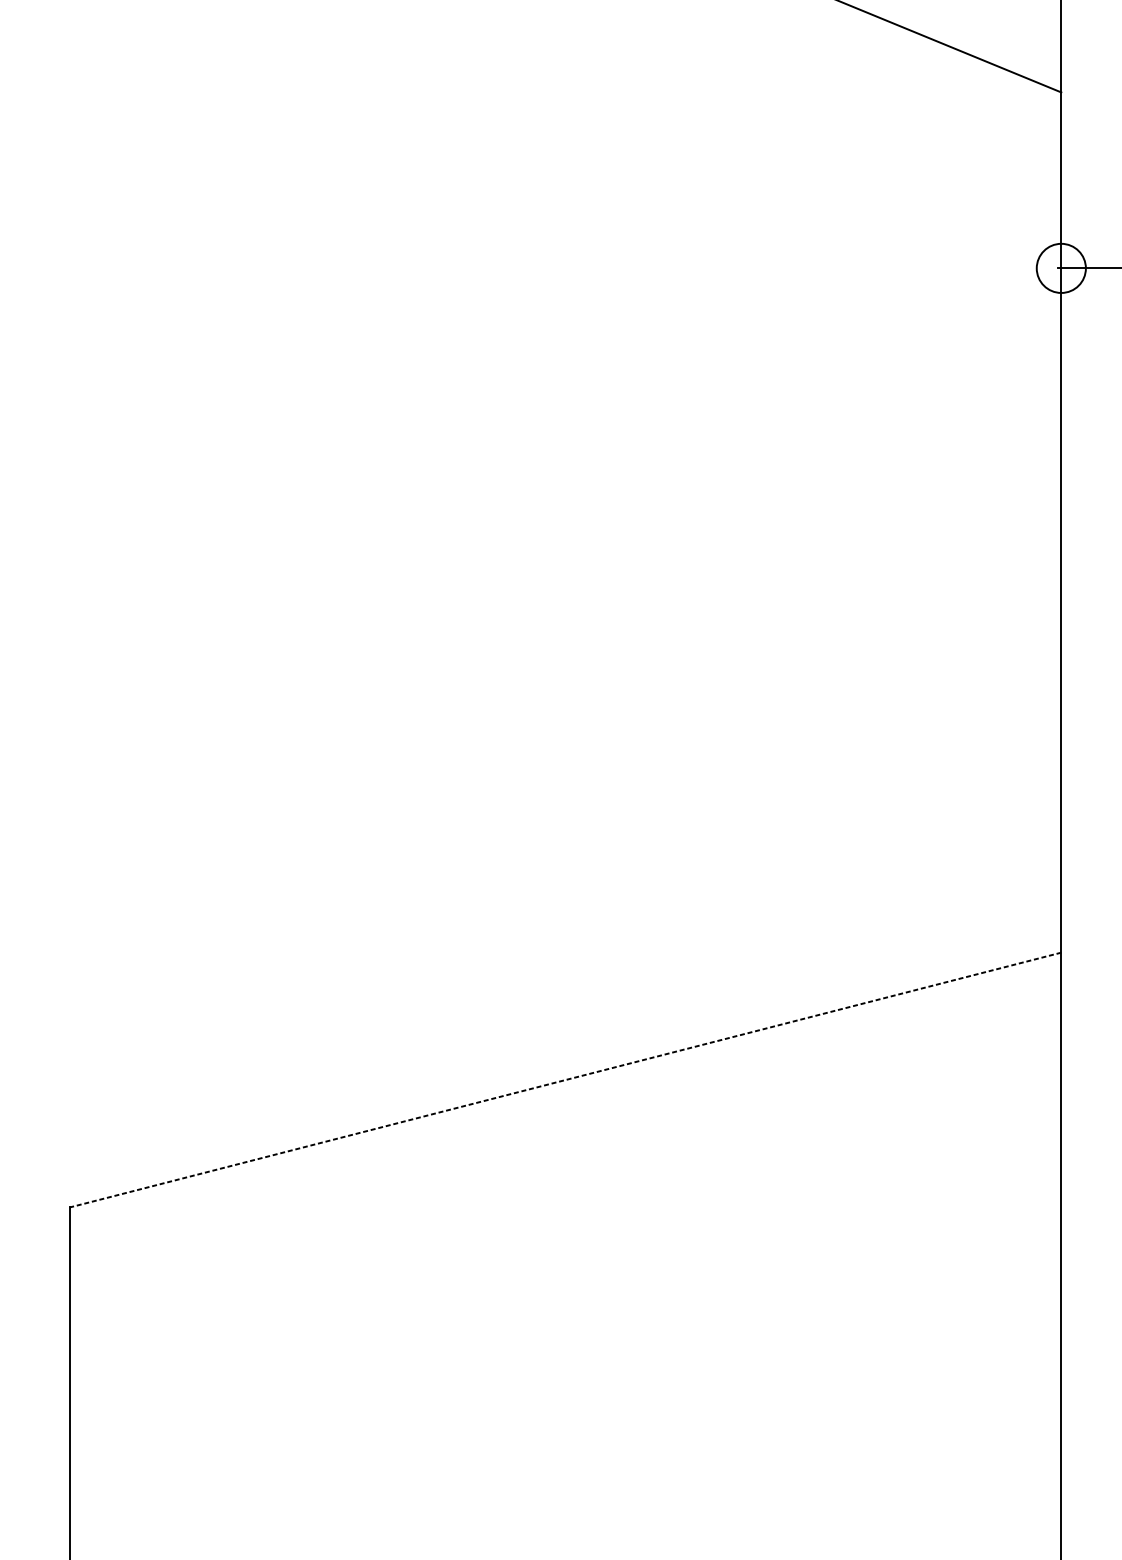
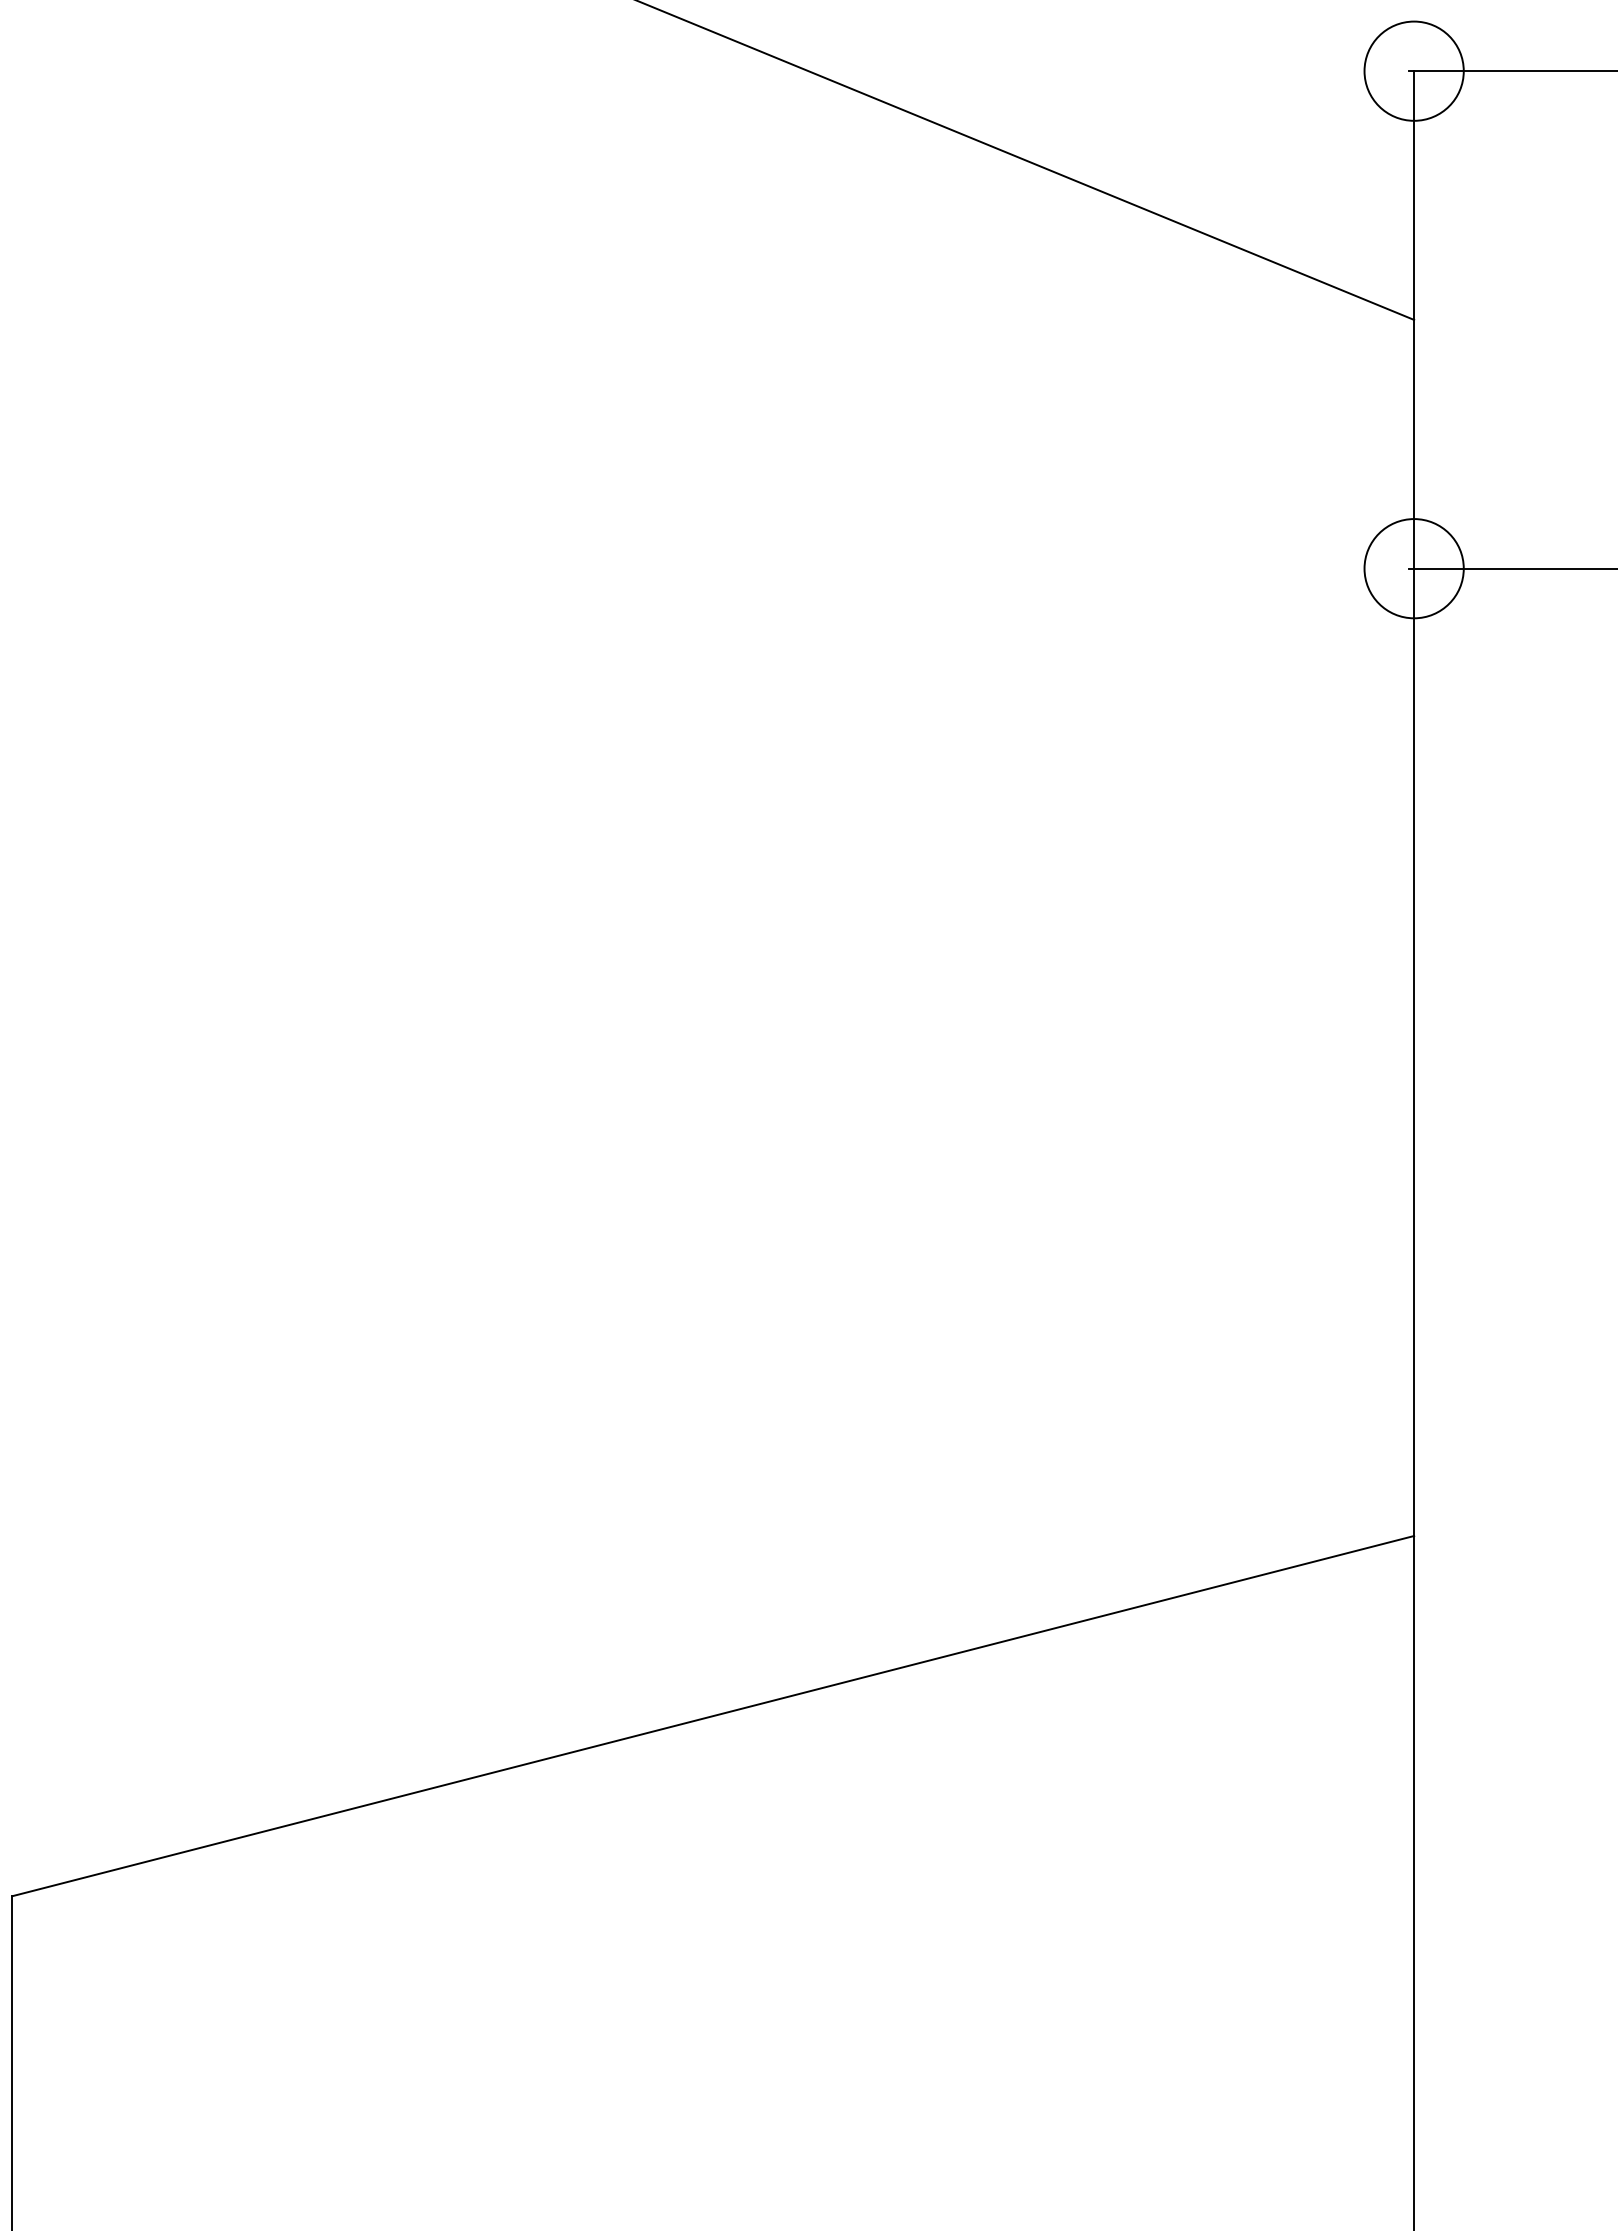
circle: (1060, 268) -> (1413, 568), size x1.43
line: (565, 1080) -> (713, 1716), dashed -> solid

